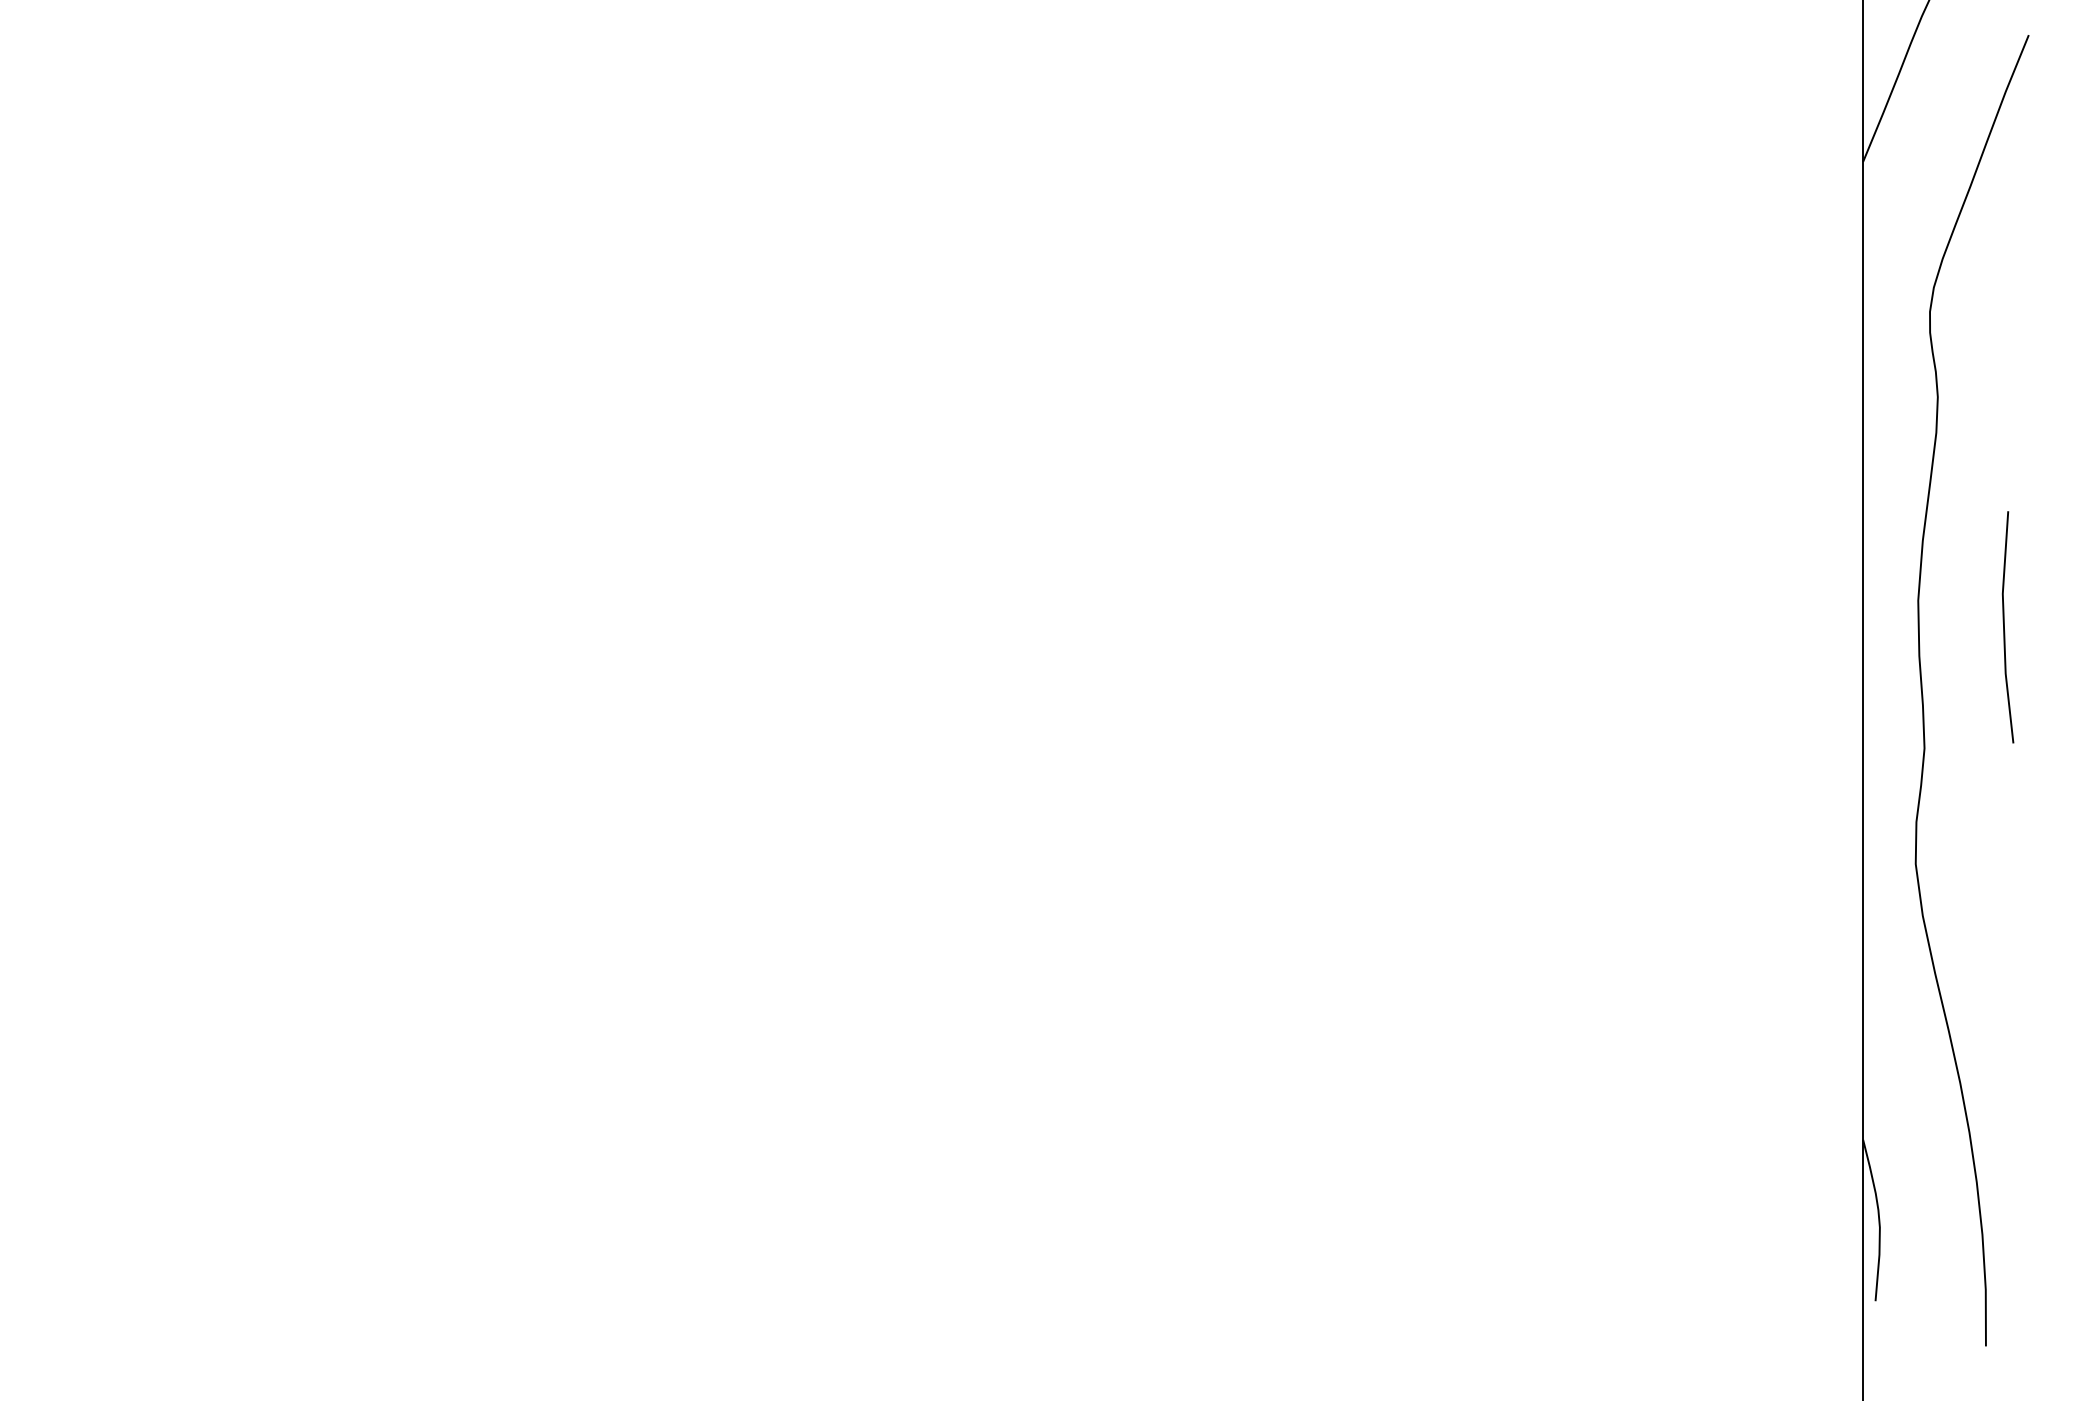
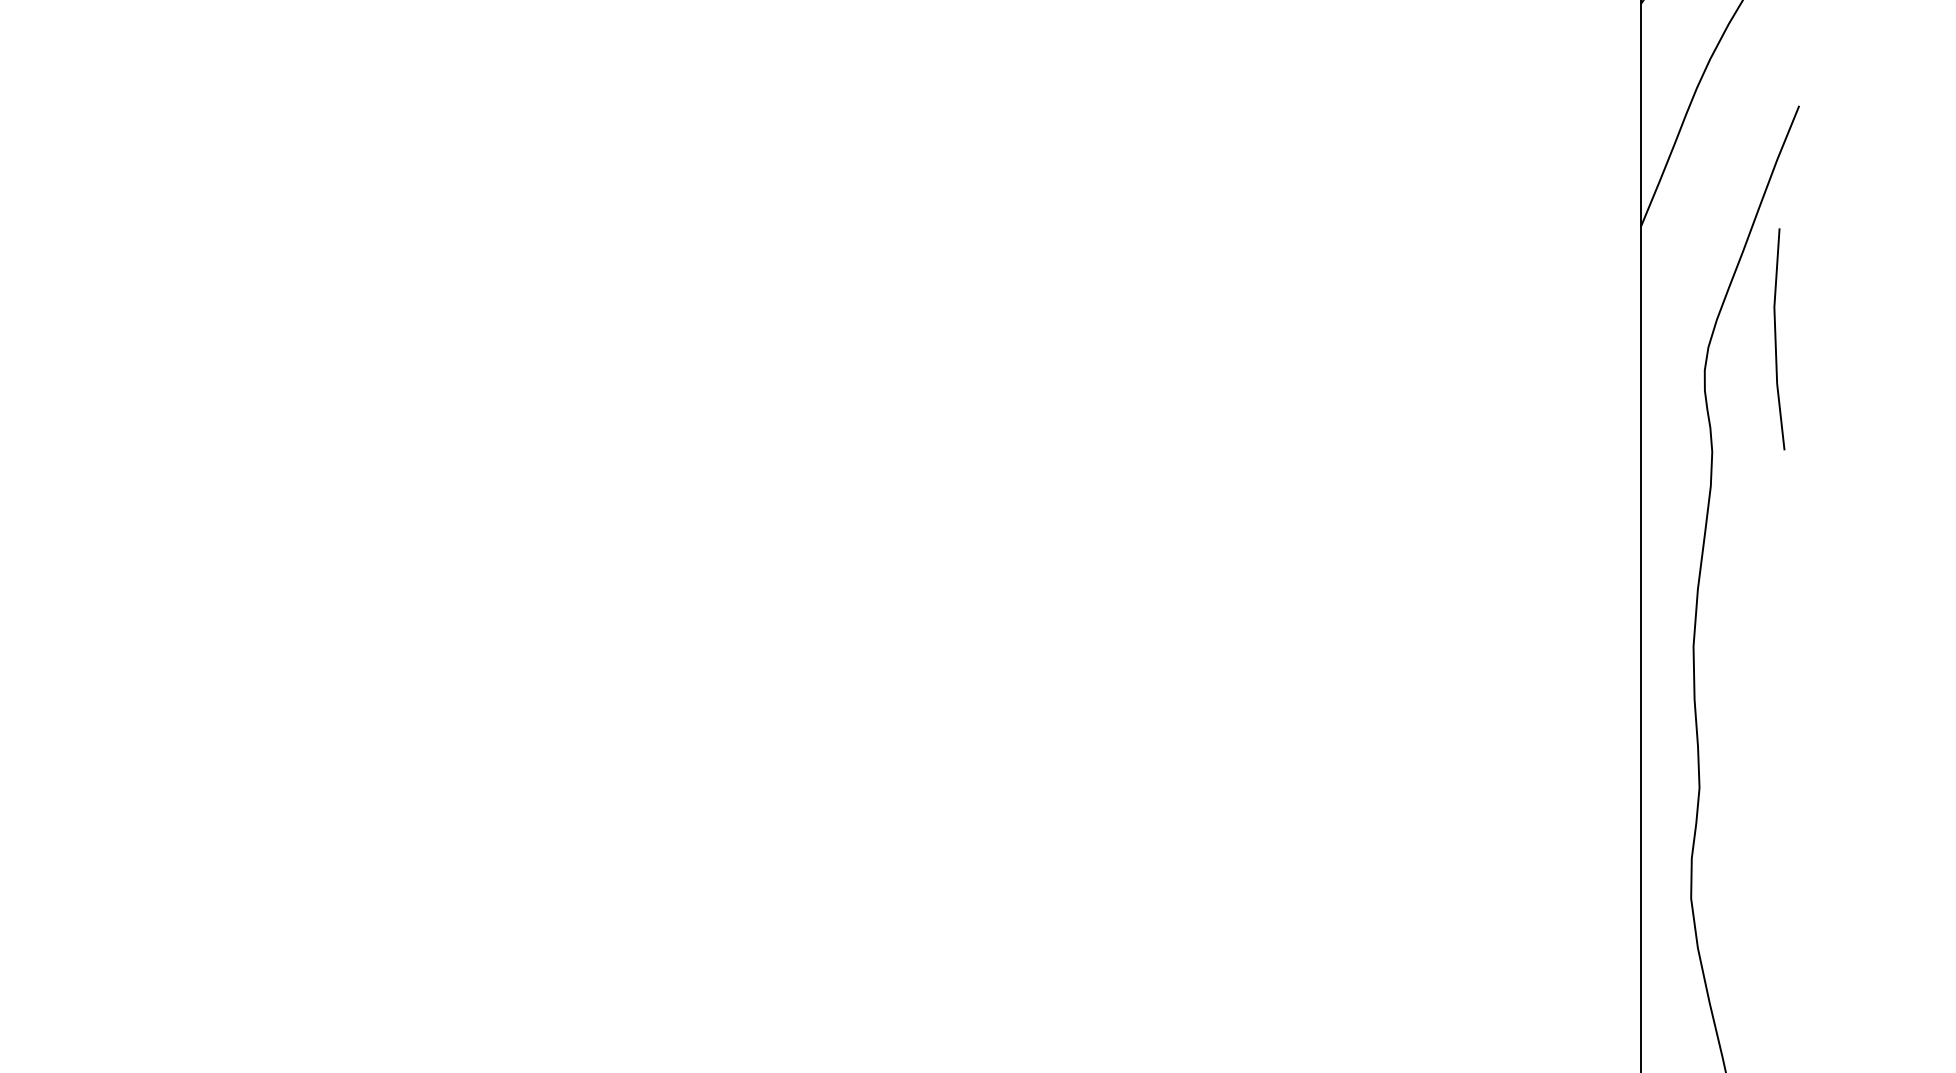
line: (2004, 627) -> (1776, 339), moved

